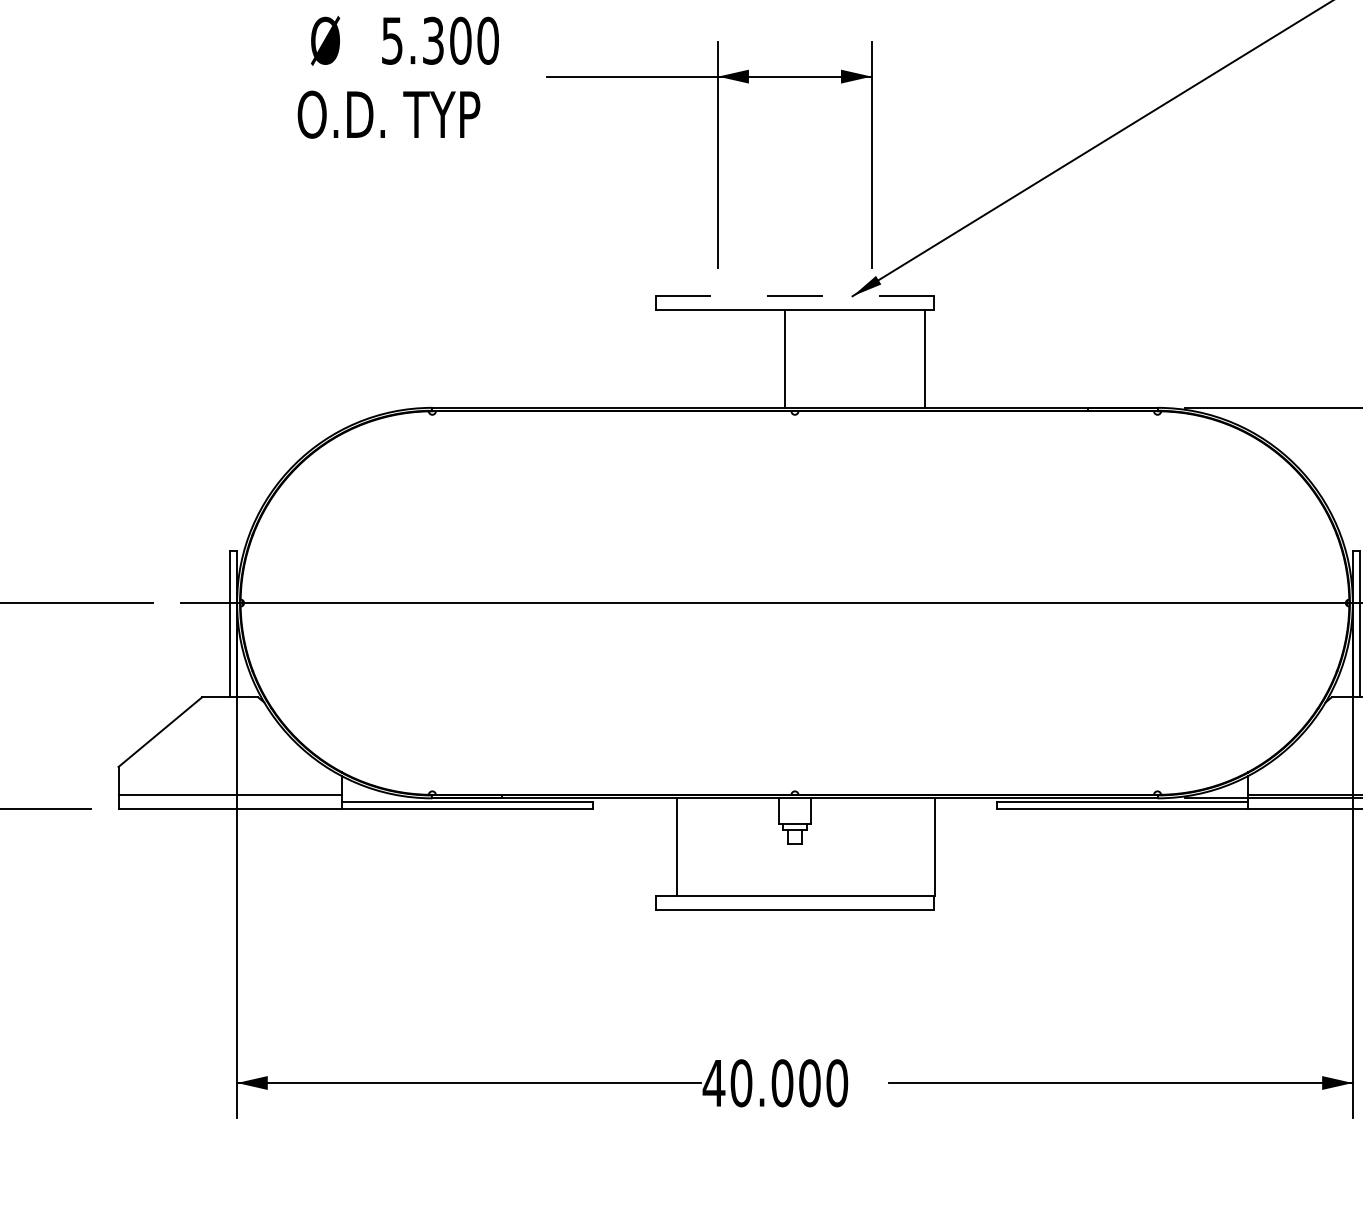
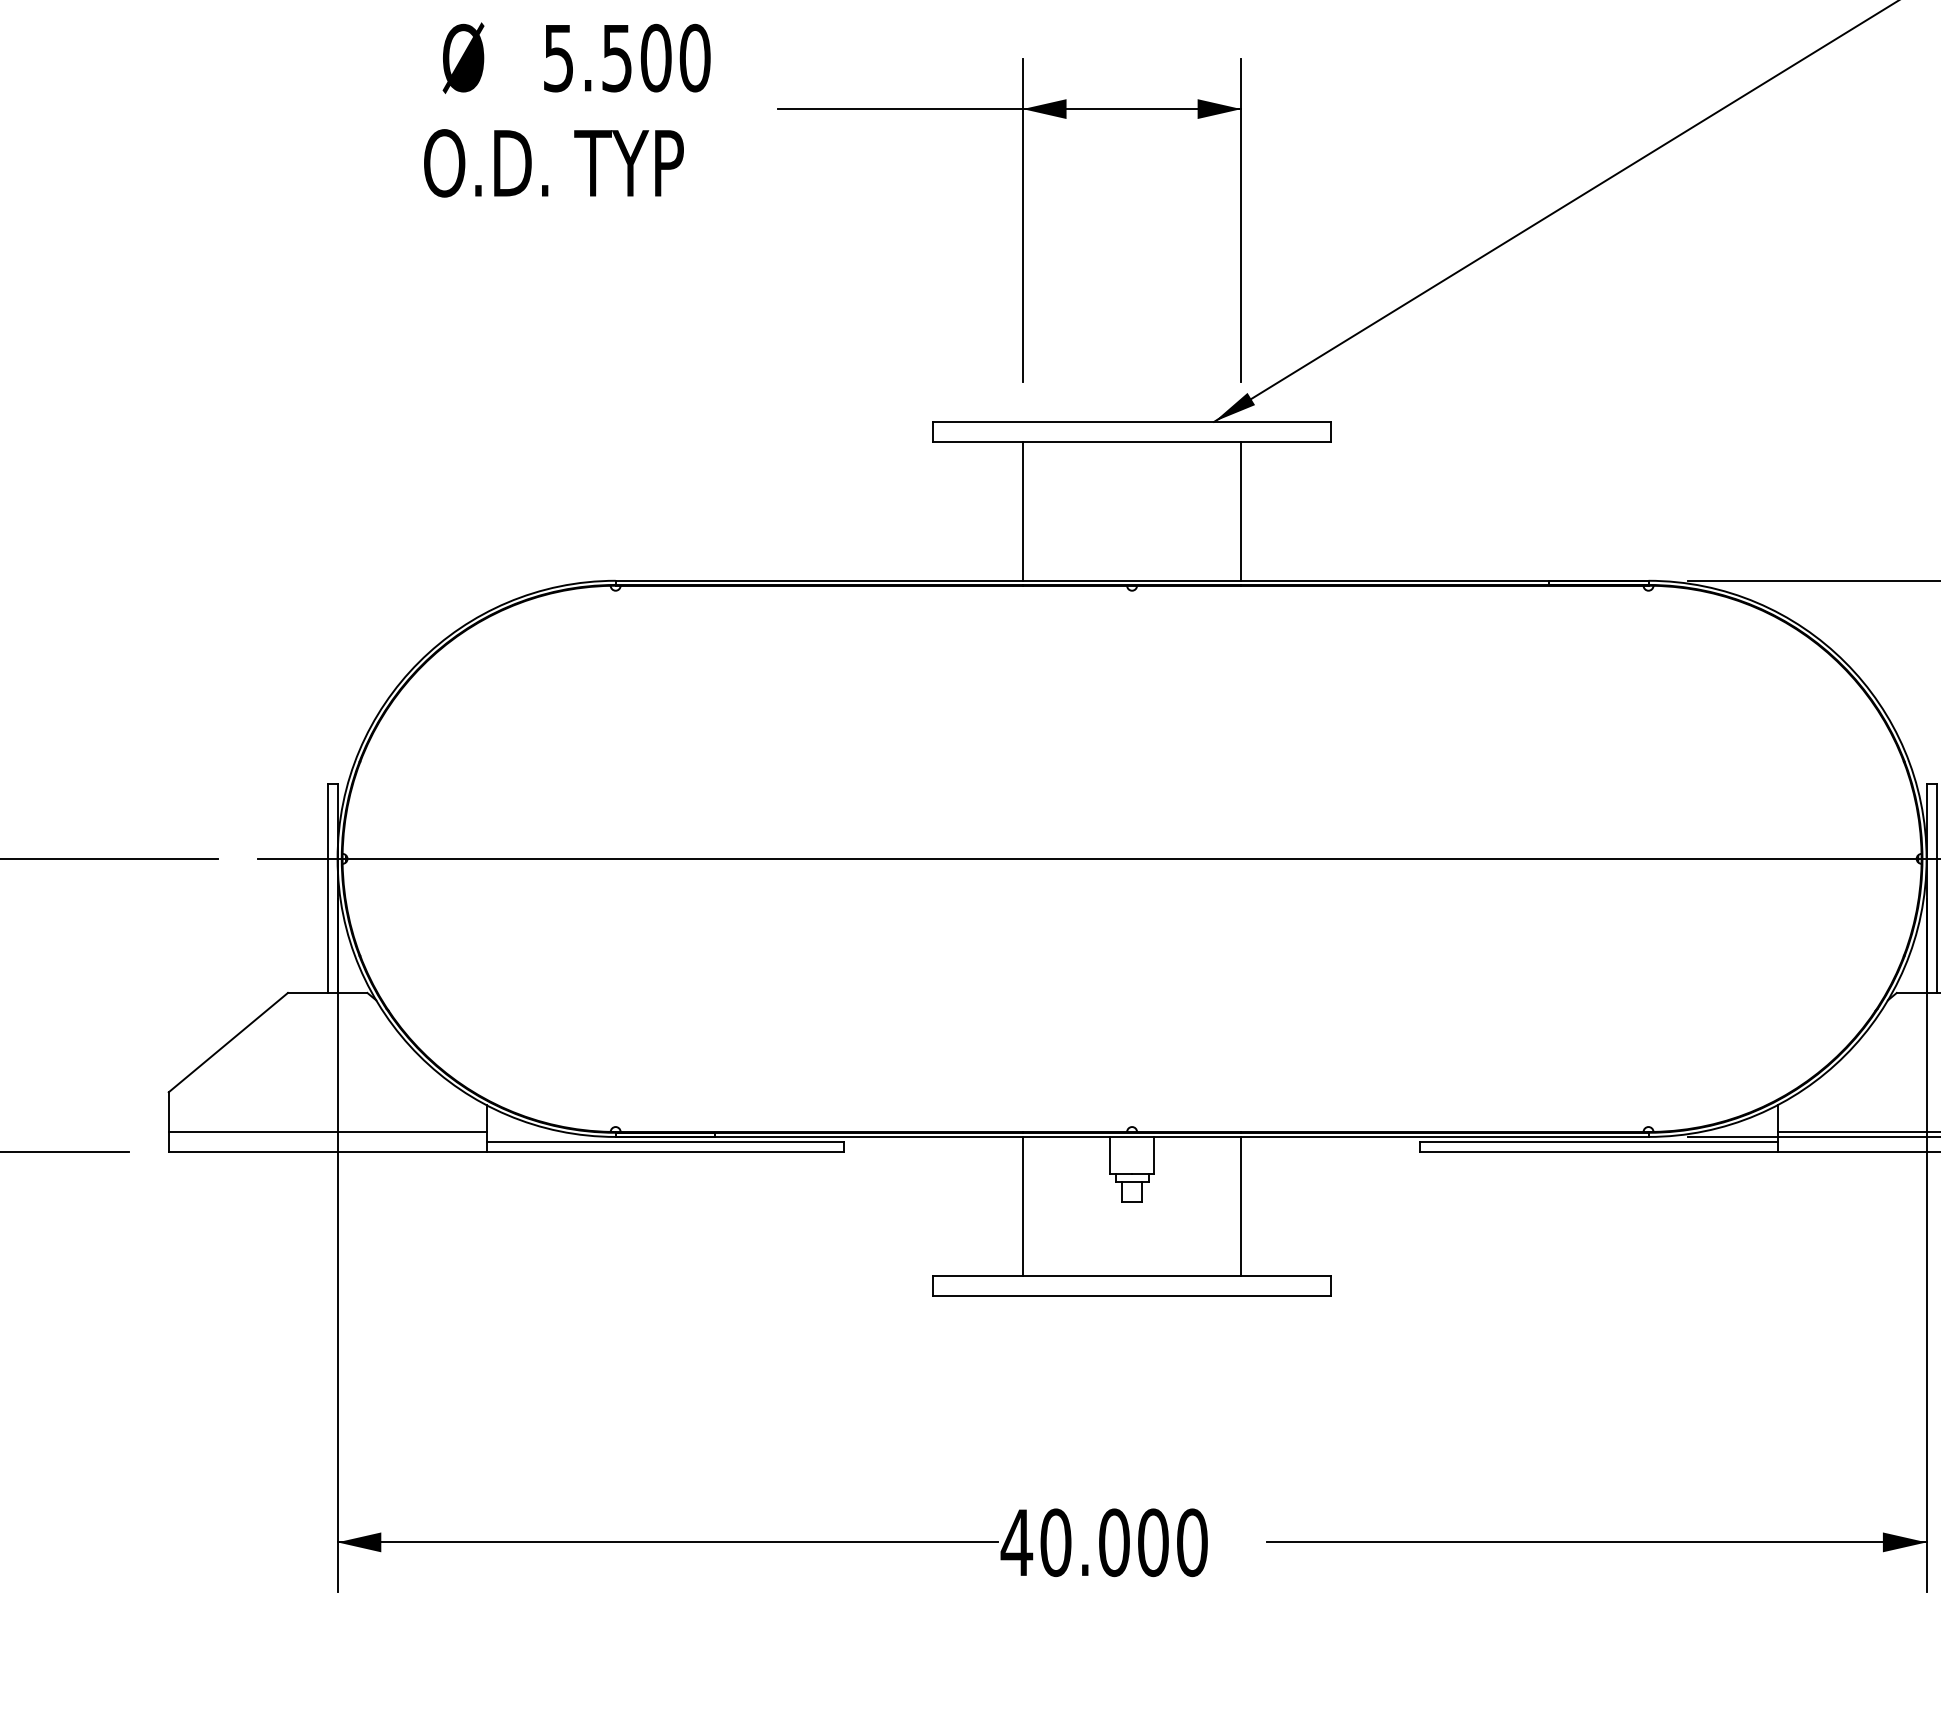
text: (433, 40) -> (617, 57), 5.300 -> 5.500
line: (794, 296) -> (1131, 422), dashed -> solid
line: (785, 358) -> (1023, 510), moved
line: (924, 358) -> (1241, 510), moved
line: (677, 846) -> (1023, 1205), moved
line: (934, 846) -> (1241, 1205), moved

